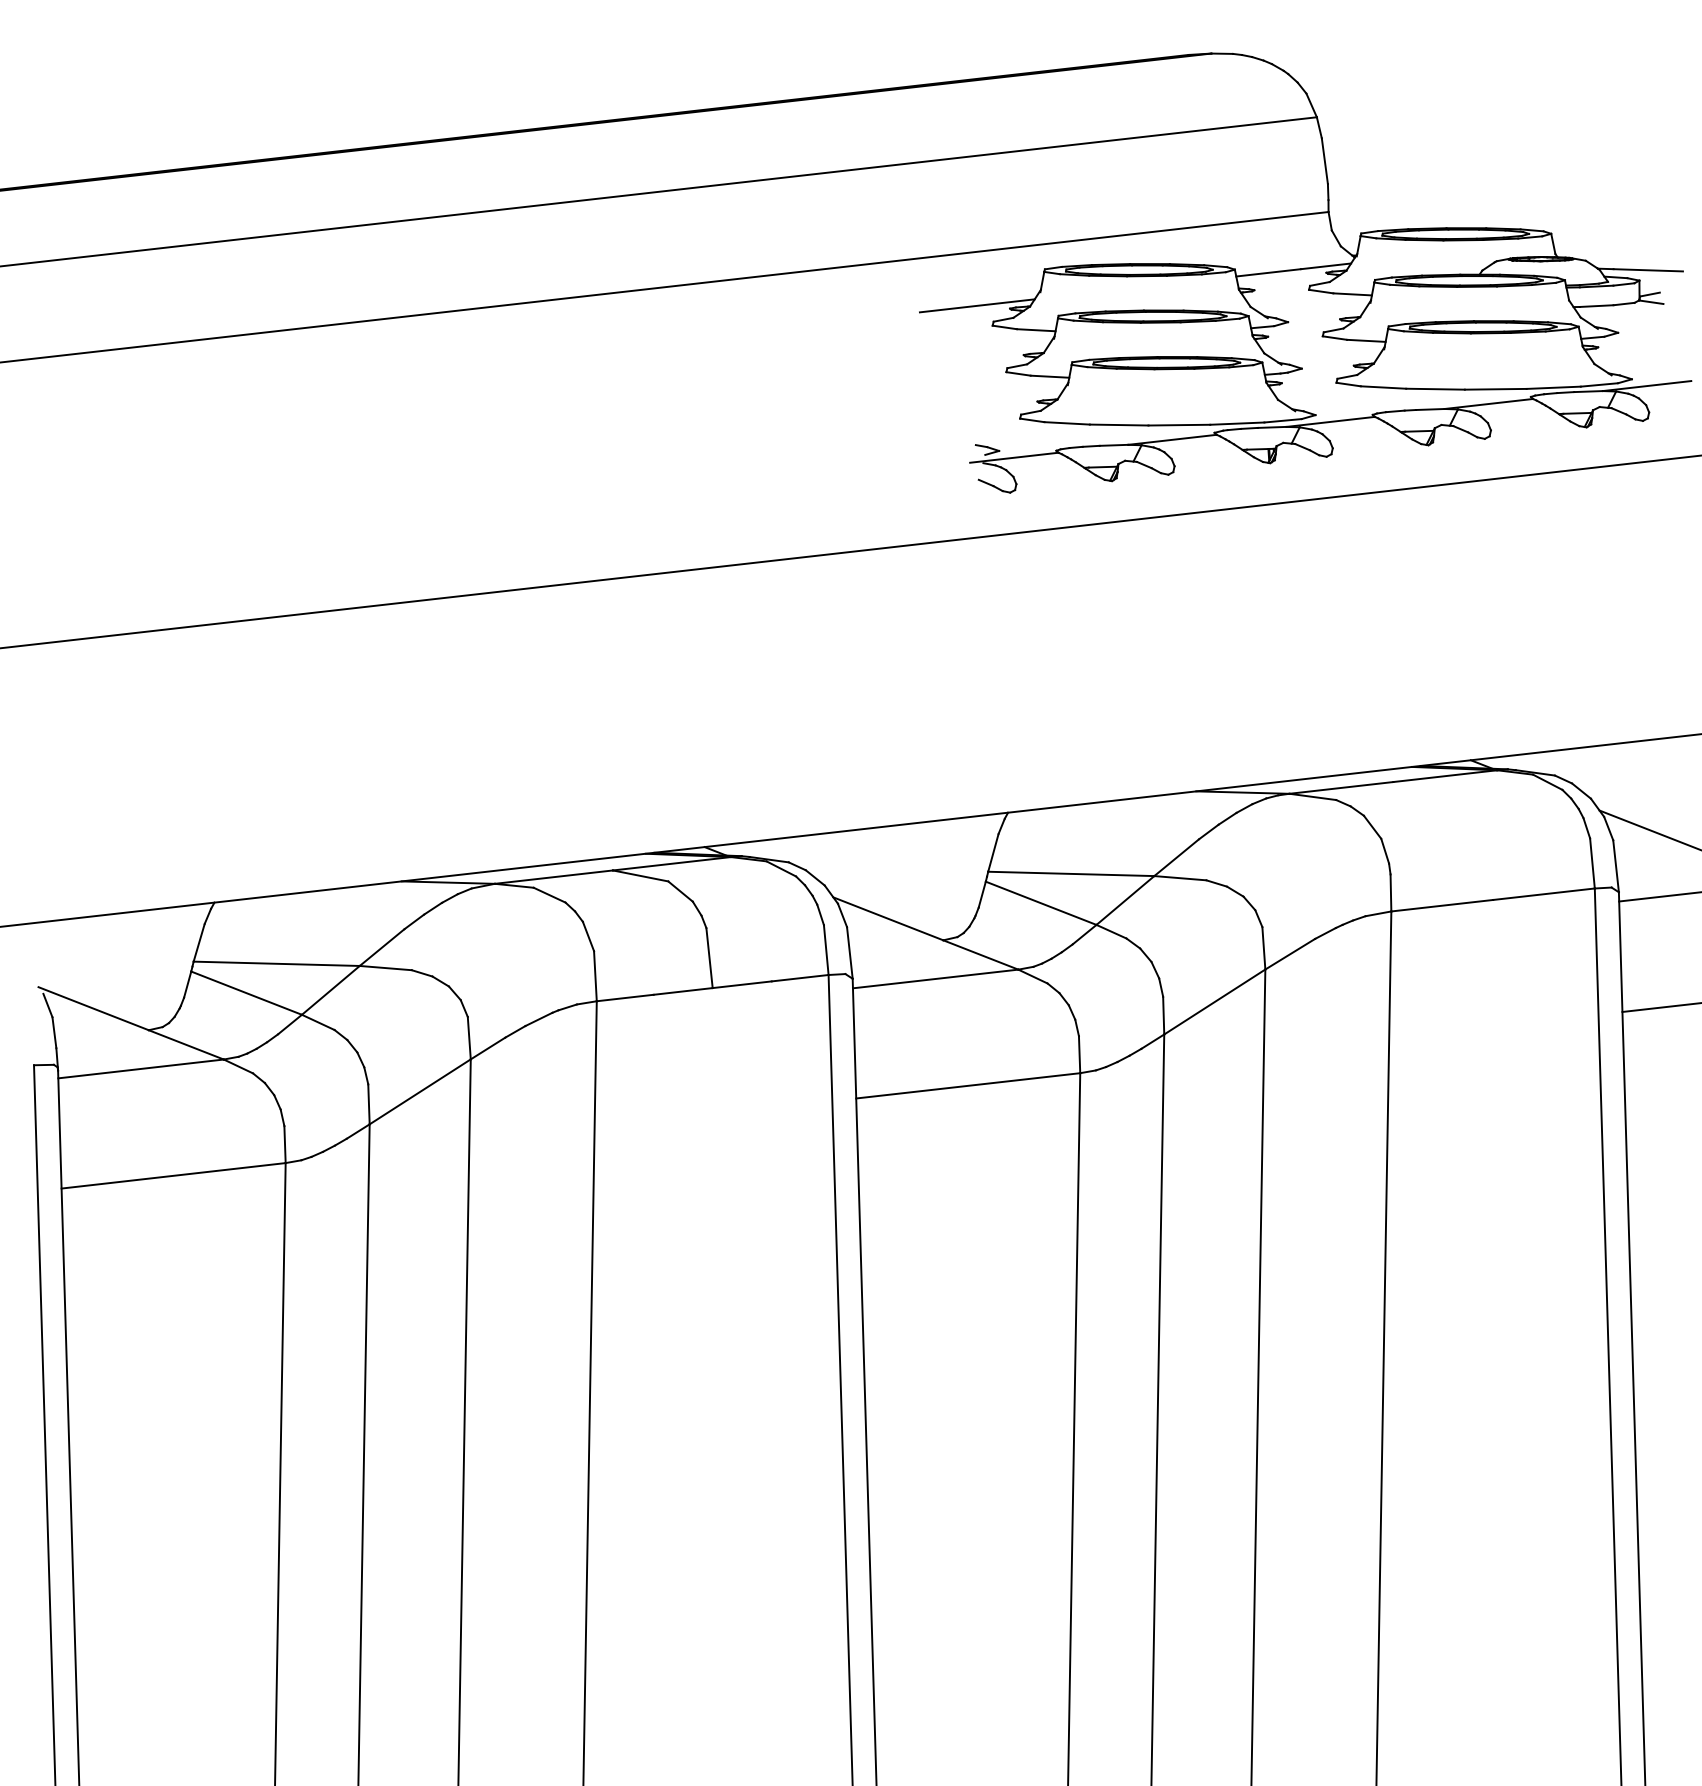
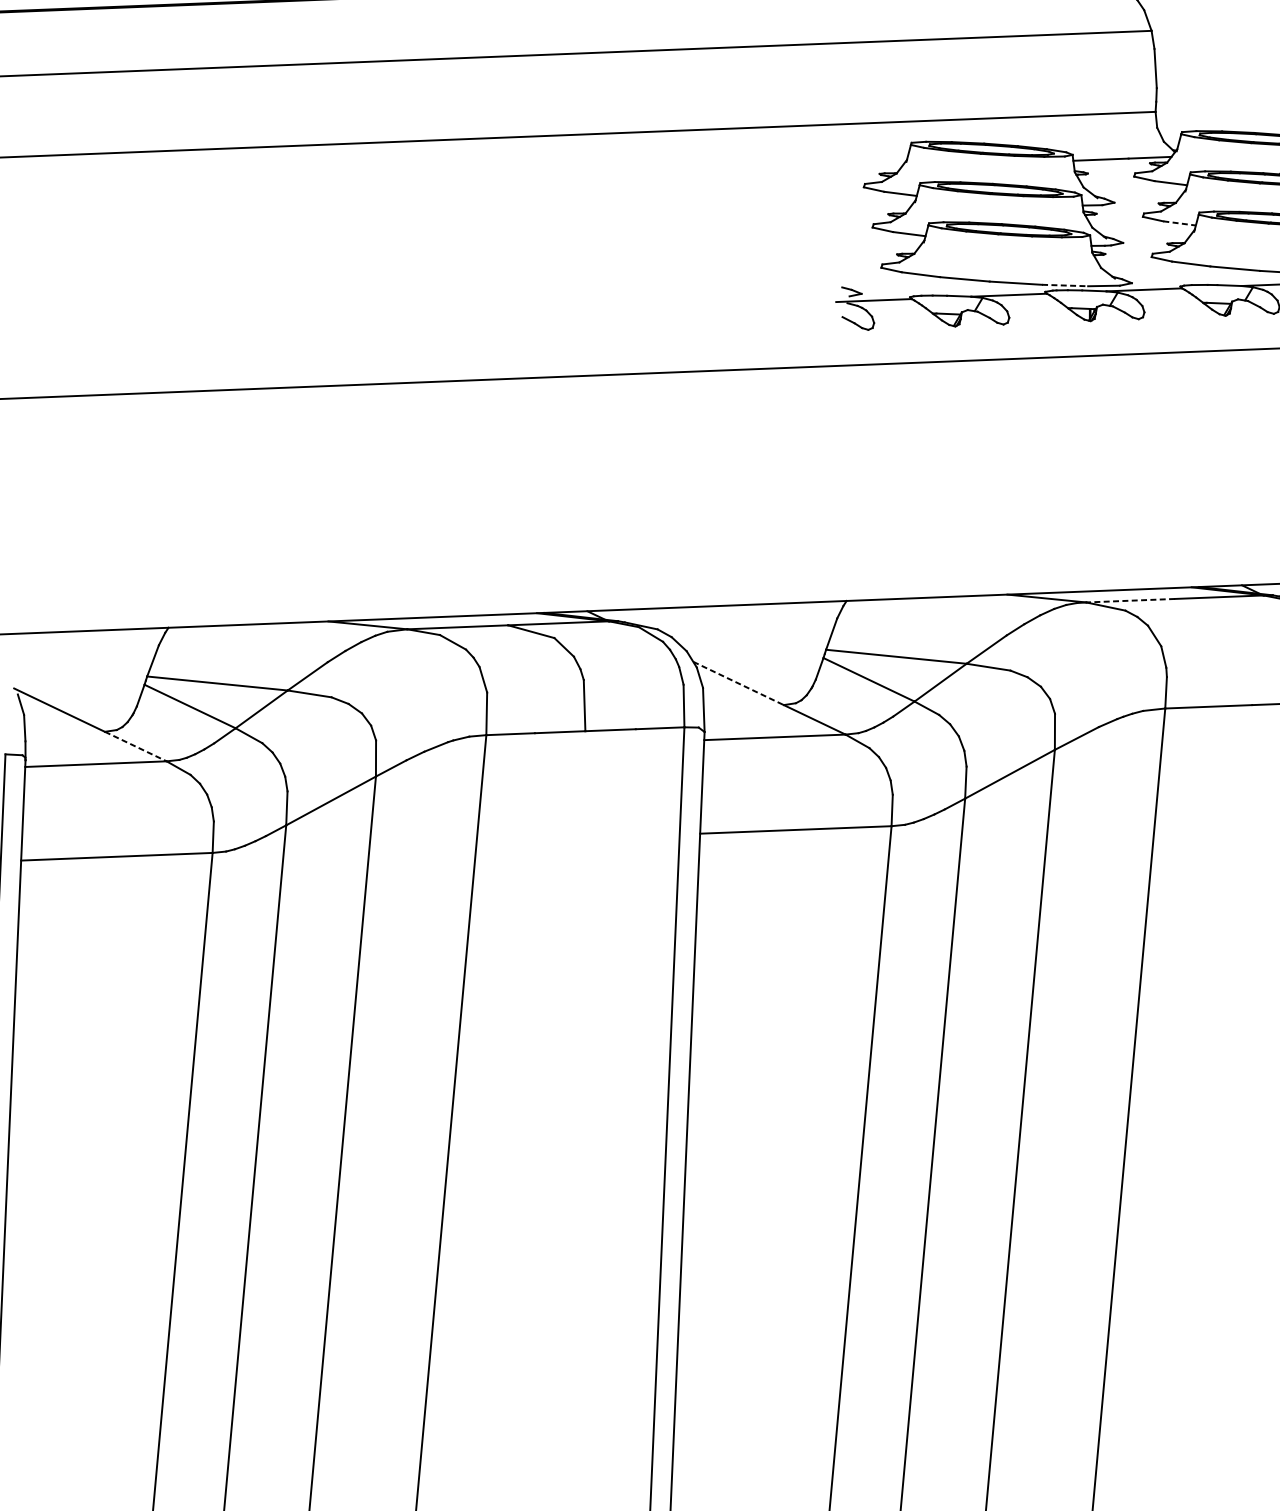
line: (976, 305) -> (851, 169), removed
line: (1366, 340) -> (1179, 223), solid -> dashed
line: (1237, 423) -> (1065, 285), solid -> dashed
line: (1340, 787) -> (1129, 600), solid -> dashed
line: (888, 919) -> (738, 684), solid -> dashed
line: (186, 1045) -> (135, 747), solid -> dashed

